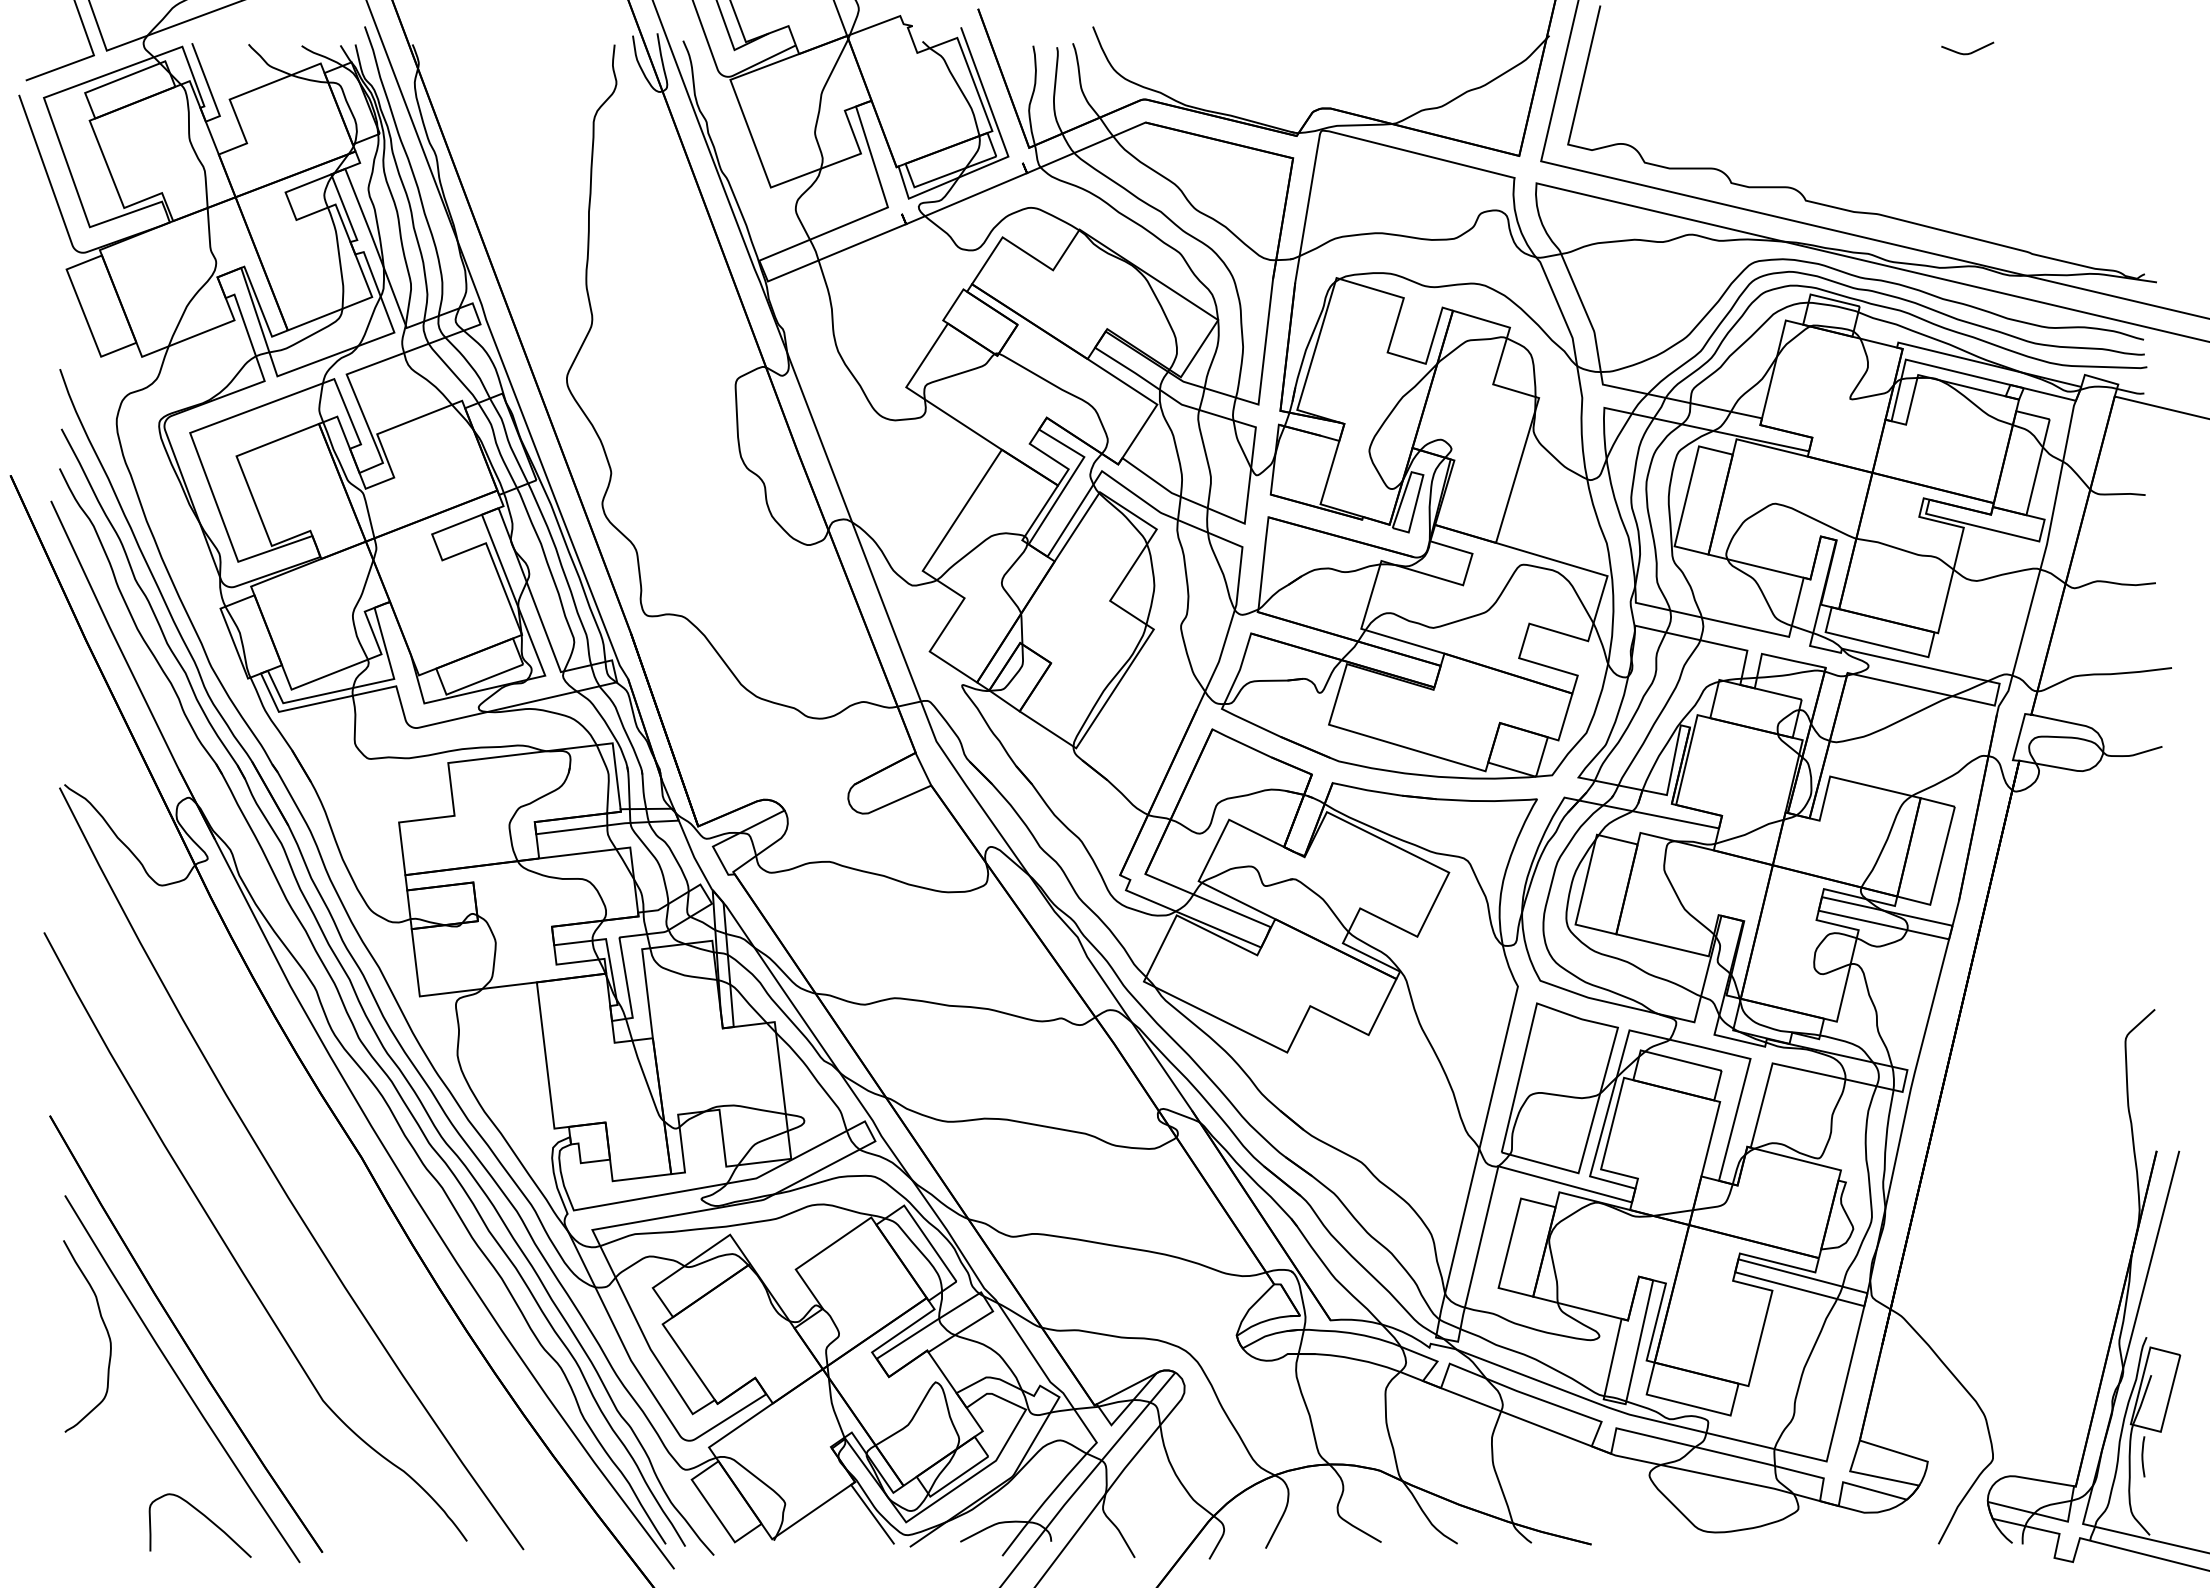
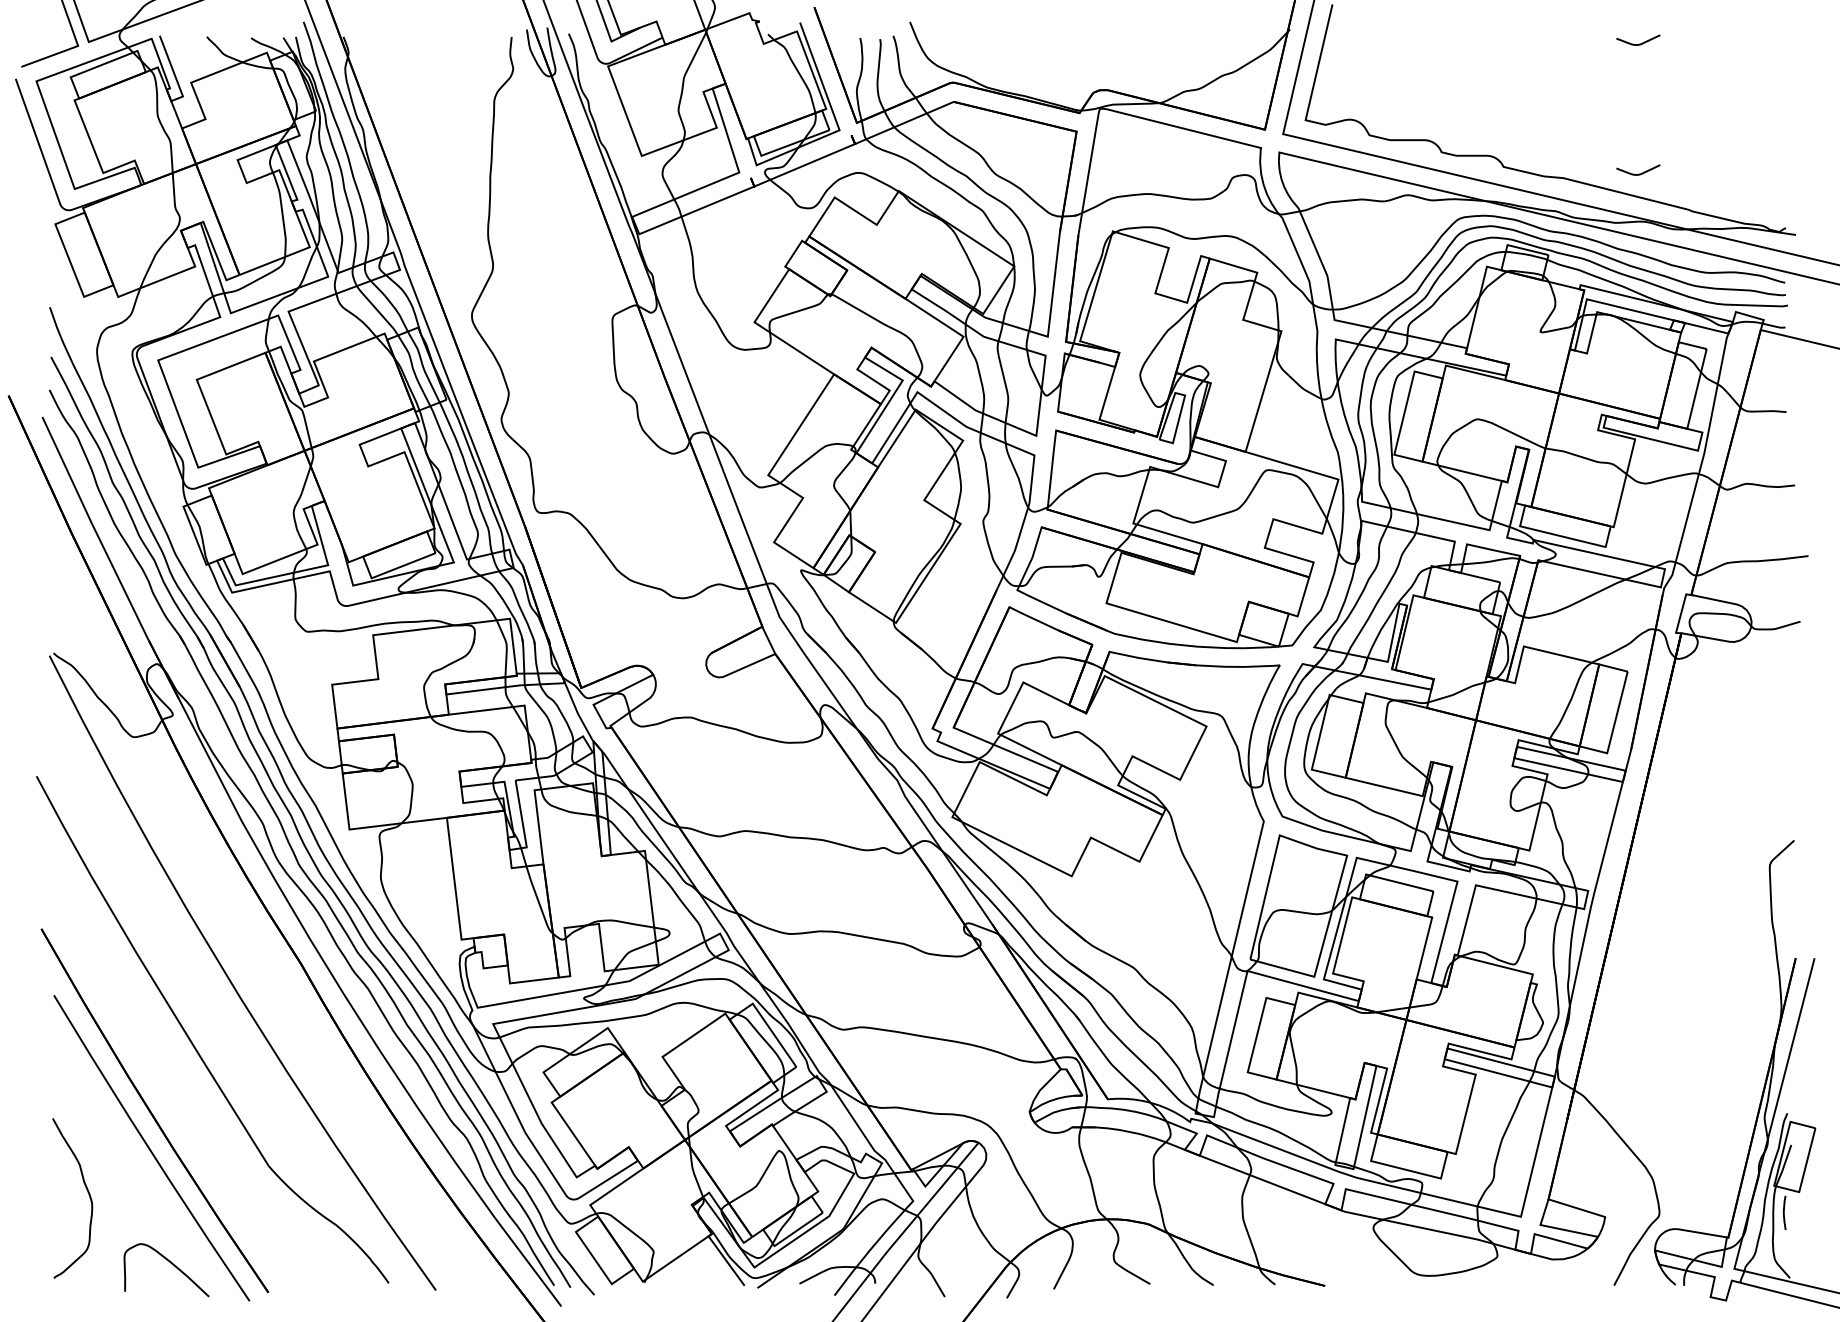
curve: (1969, 208) -> (1639, 173), added
curve: (105, 1329) -> (87, 1192), moved

